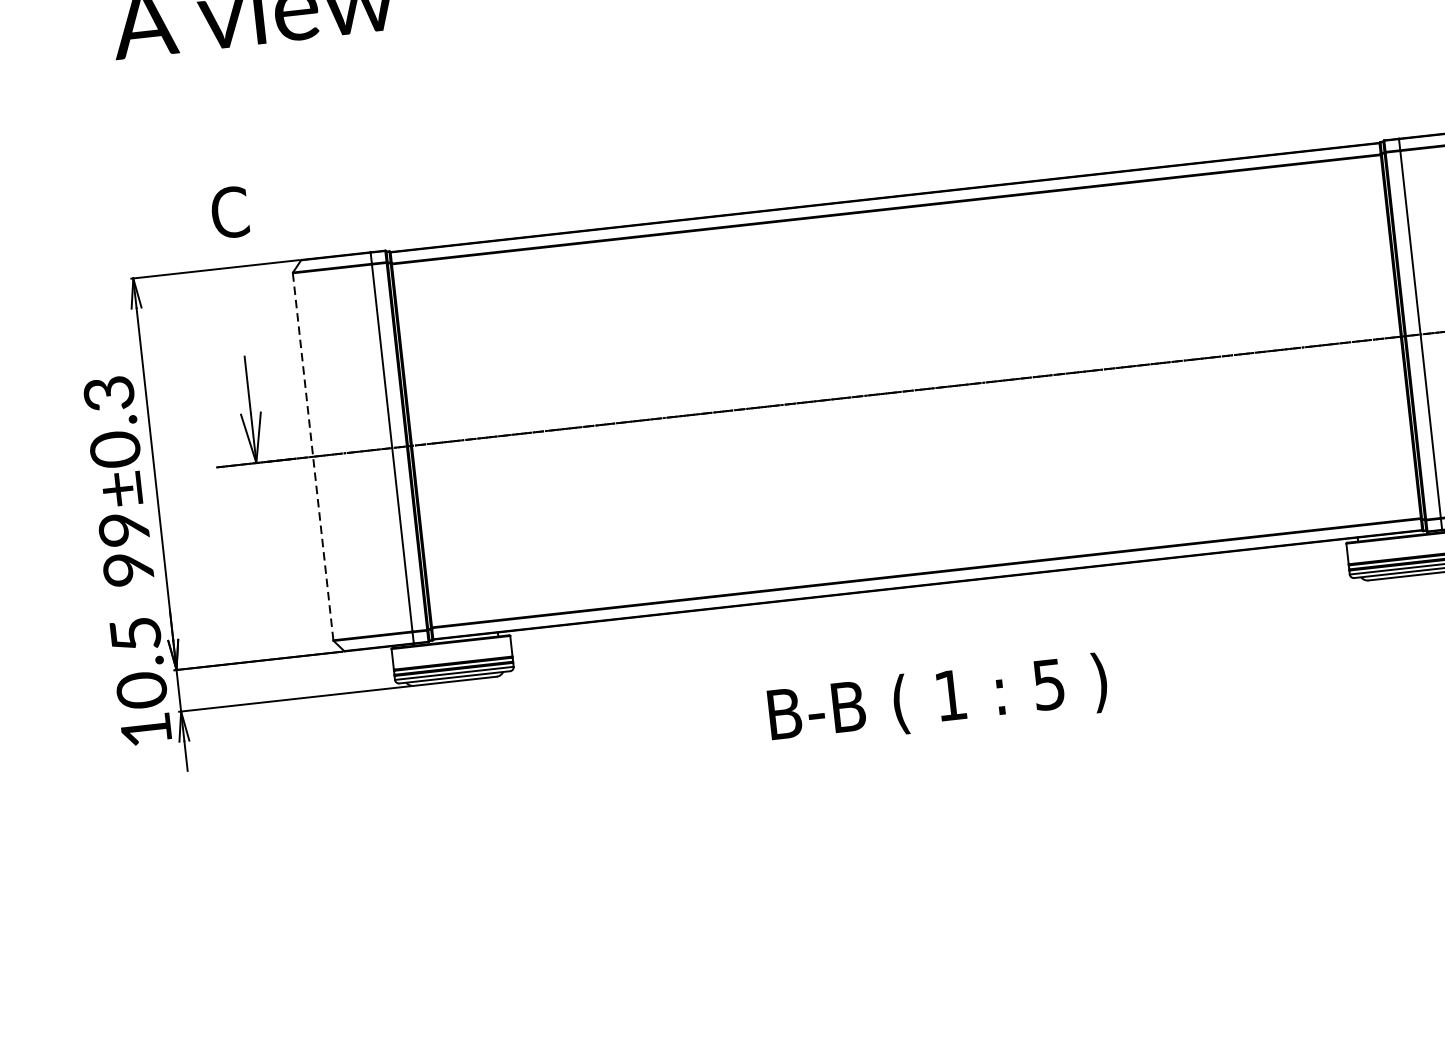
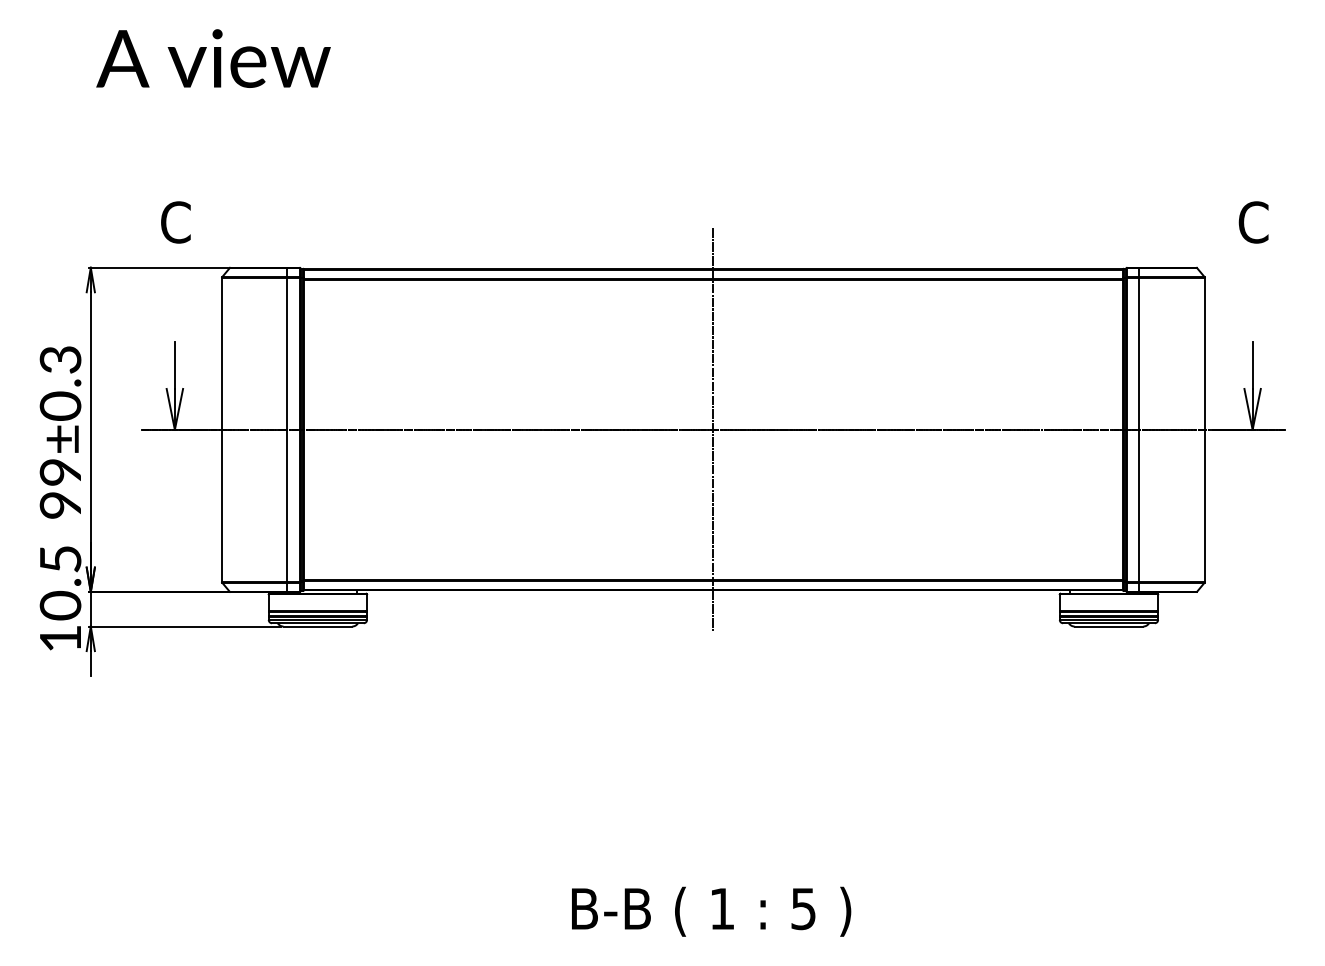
line: (906, 390) -> (713, 429), added
line: (312, 457) -> (221, 430), dashed -> solid
text: (938, 700) -> (711, 911), moved

